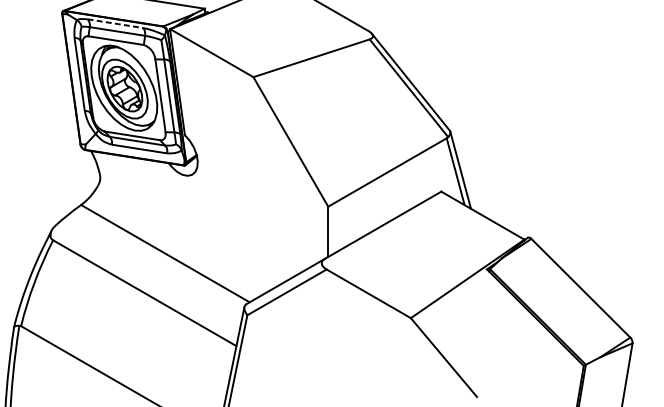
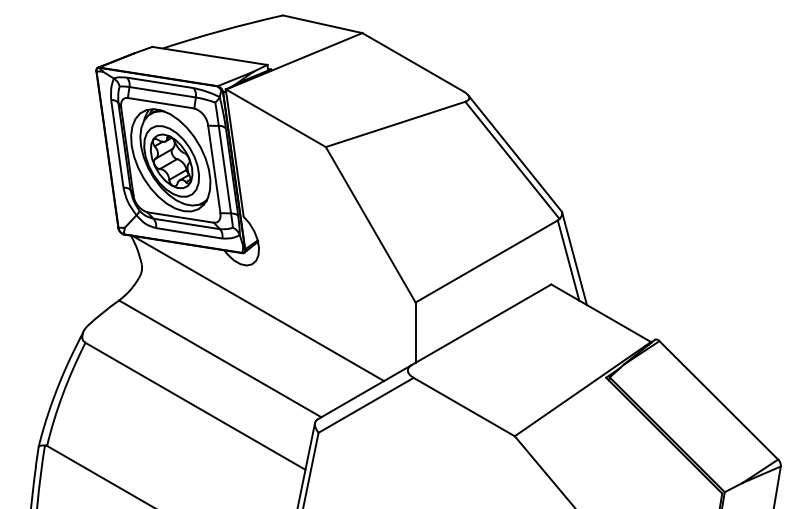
line: (116, 24) -> (161, 83), dashed -> solid
line: (197, 211) -> (258, 308), added

